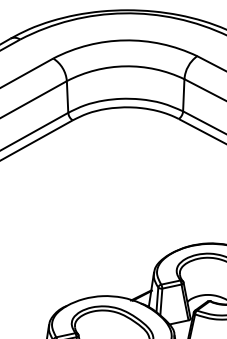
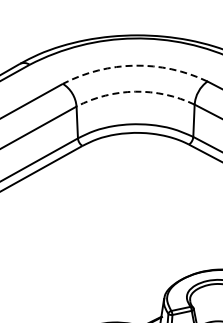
arc: (124, 40) -> (134, 65), solid -> dashed
arc: (125, 66) -> (135, 91), solid -> dashed

